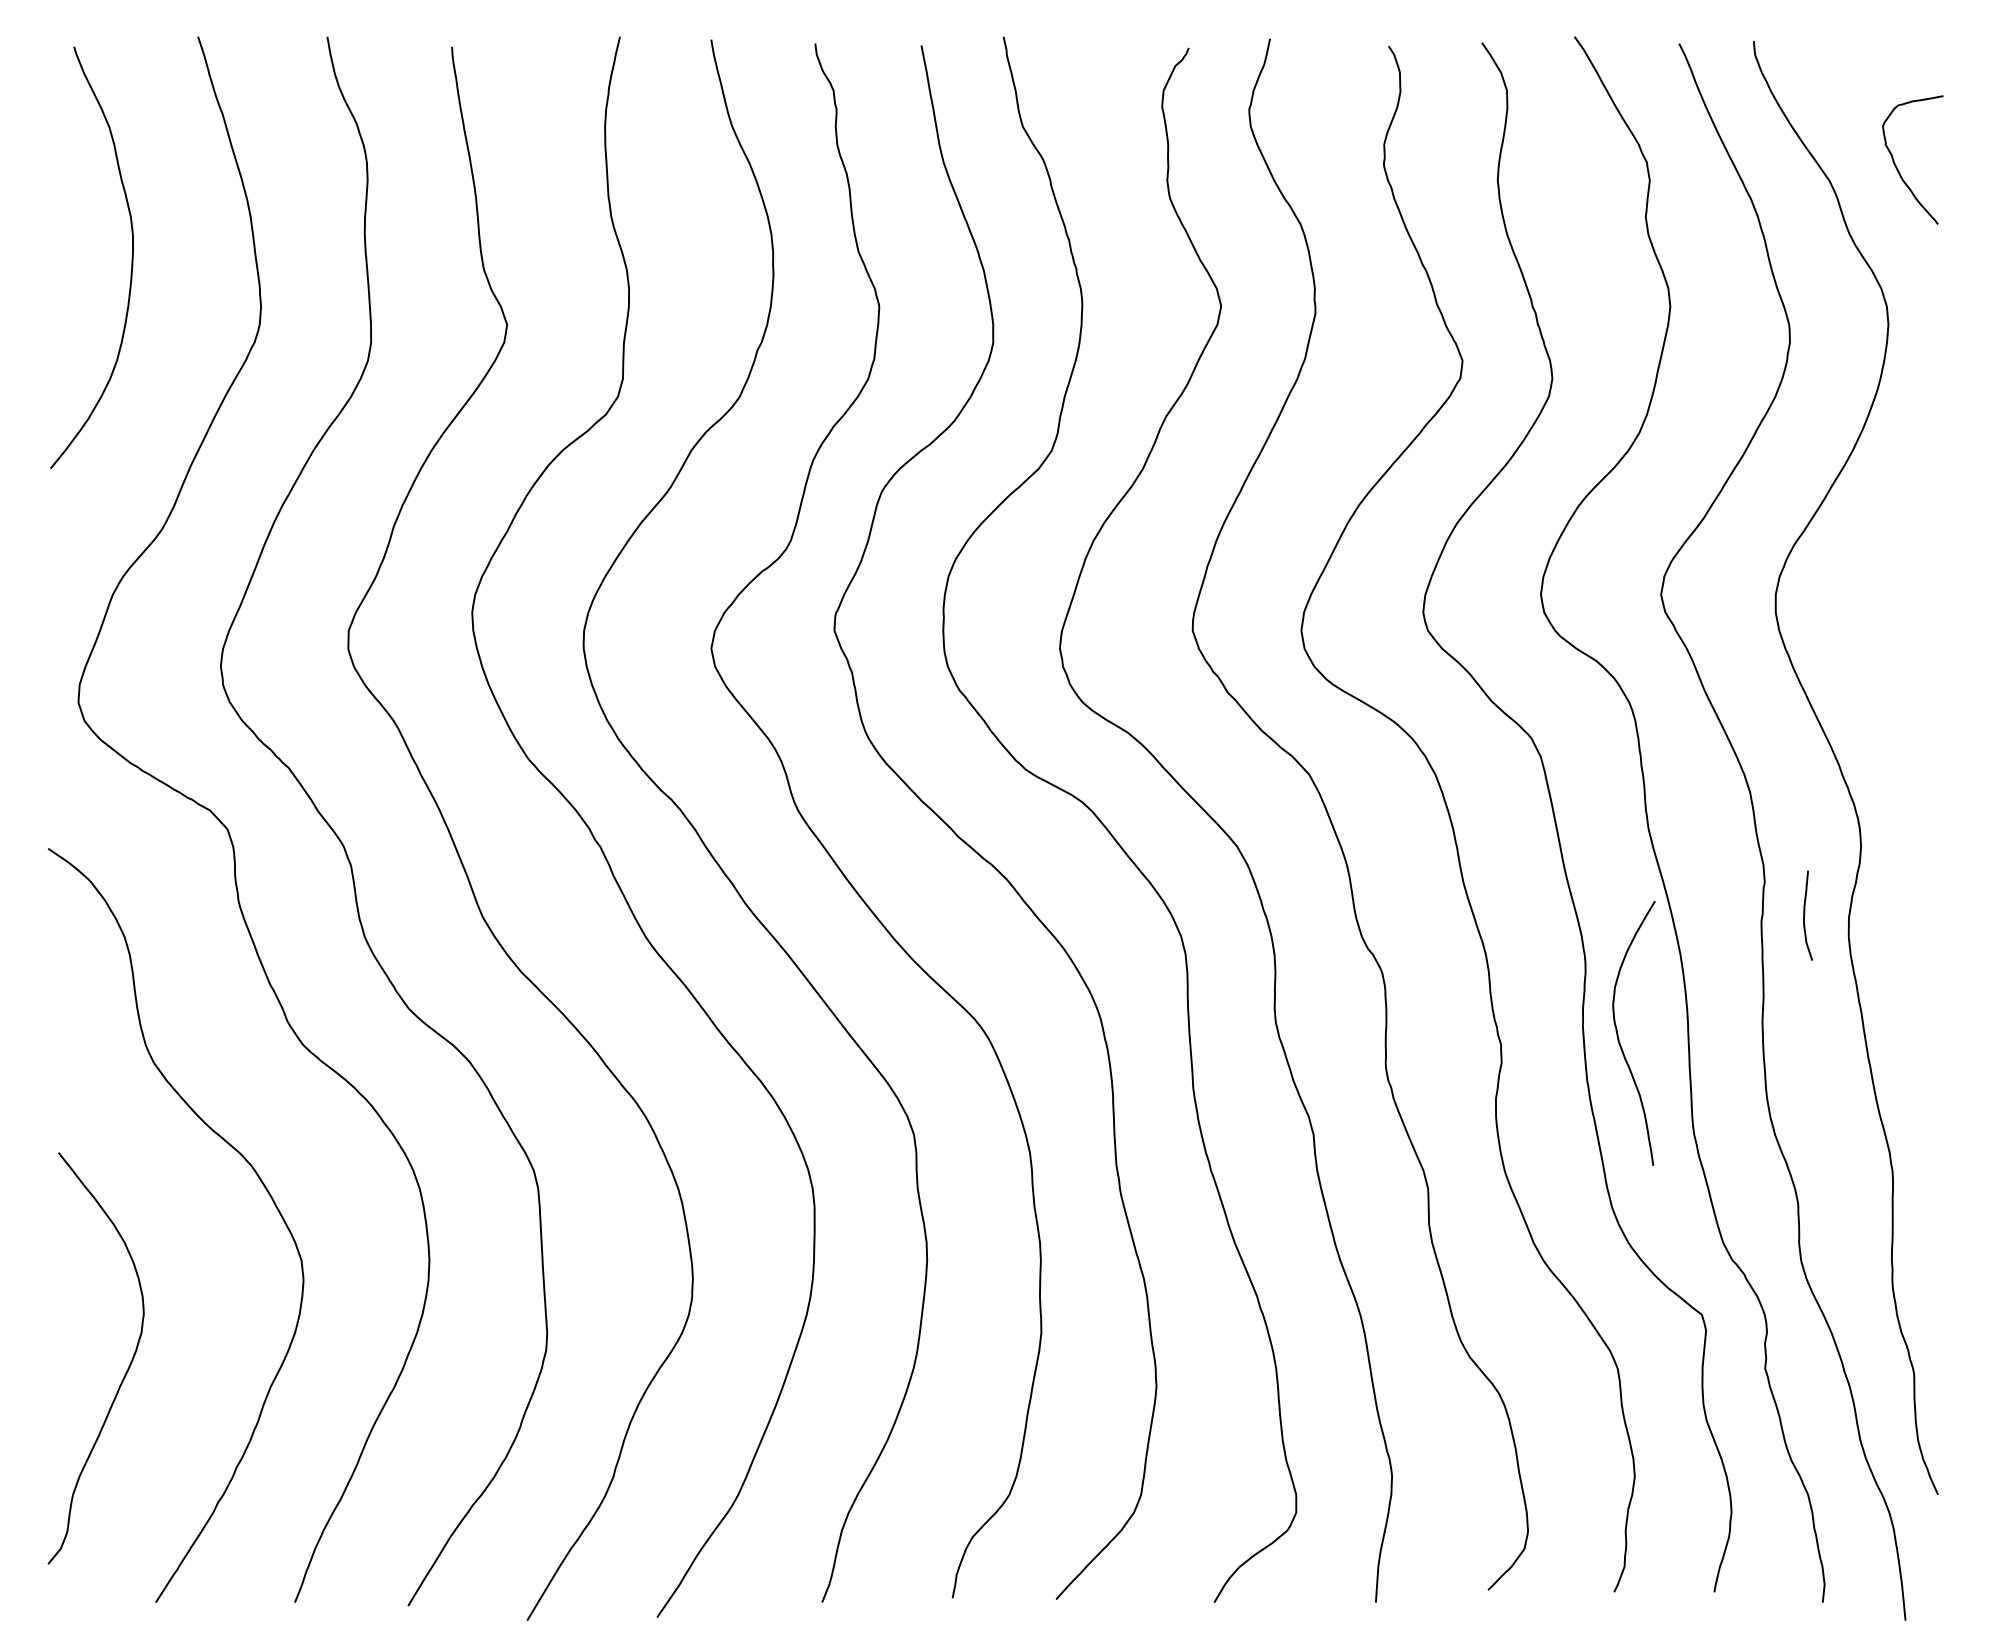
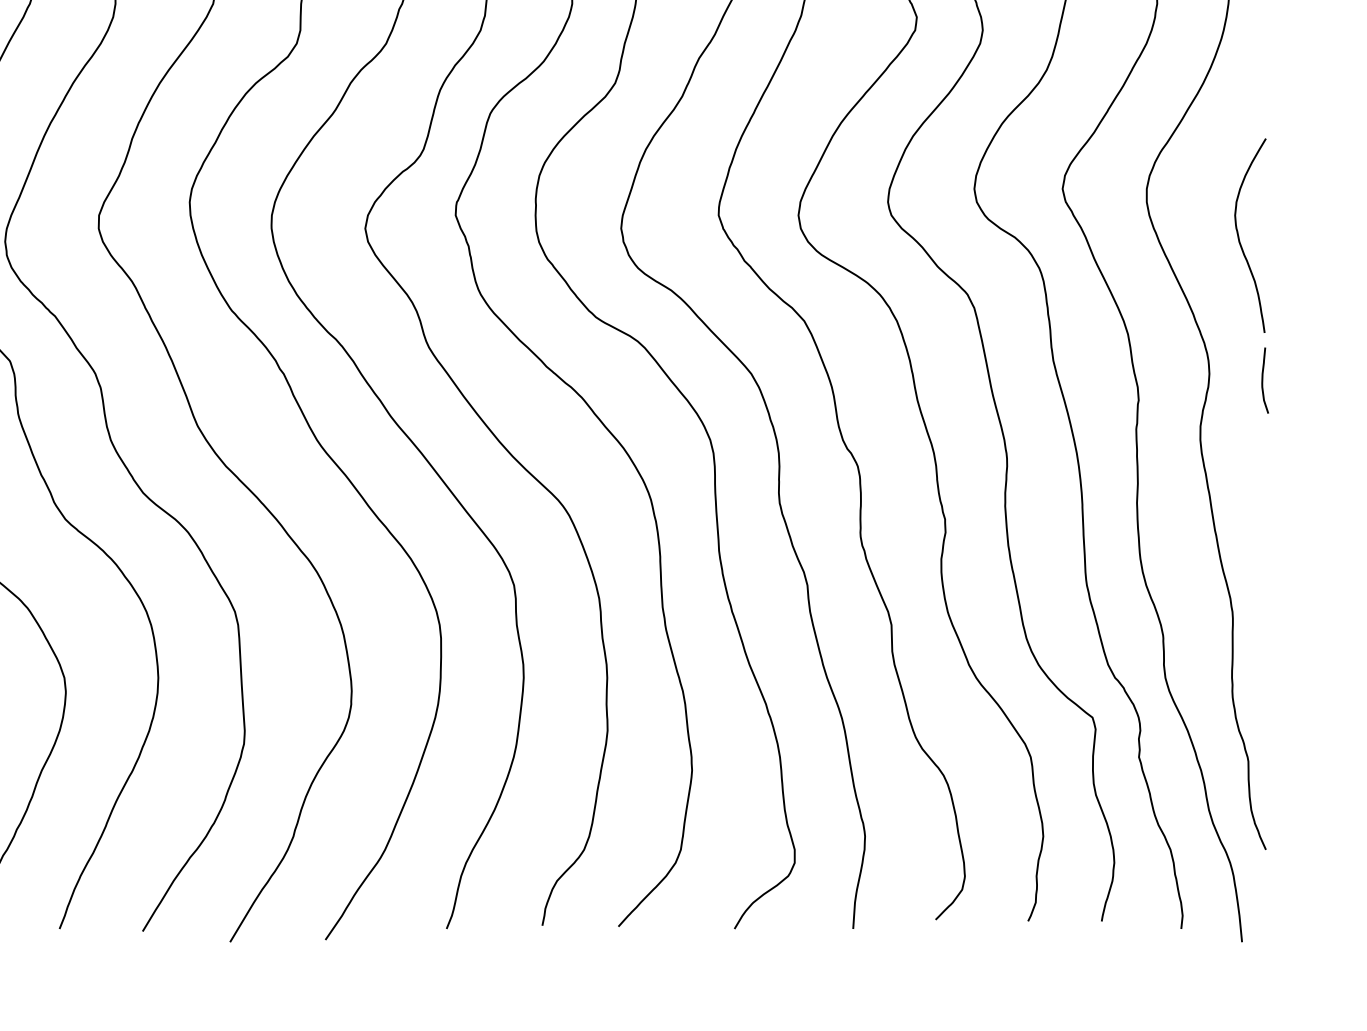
curve: (1805, 914) -> (1263, 379), moved
curve: (1618, 1033) -> (1239, 235), moved

